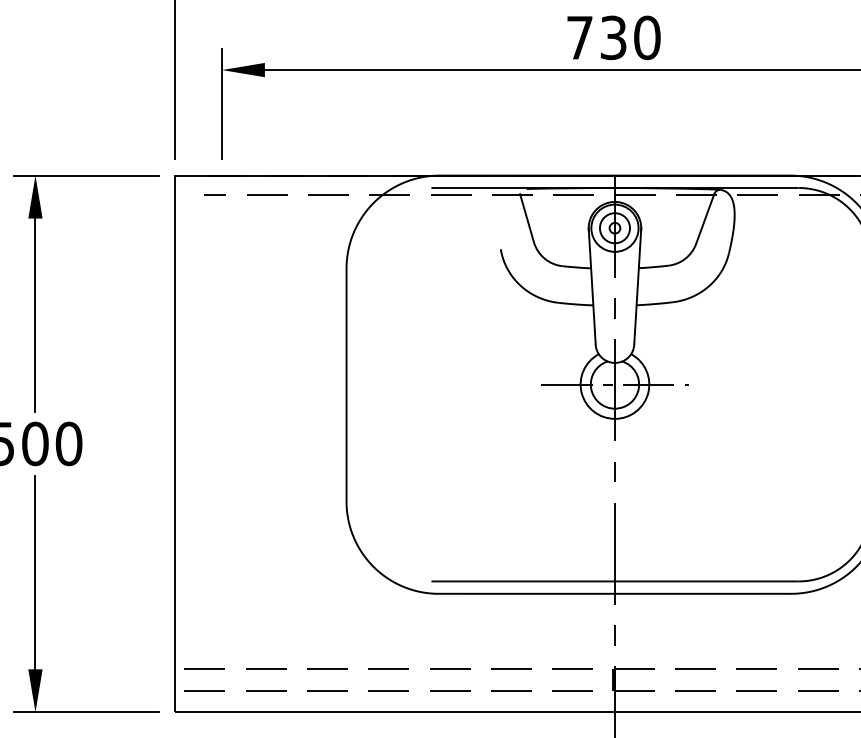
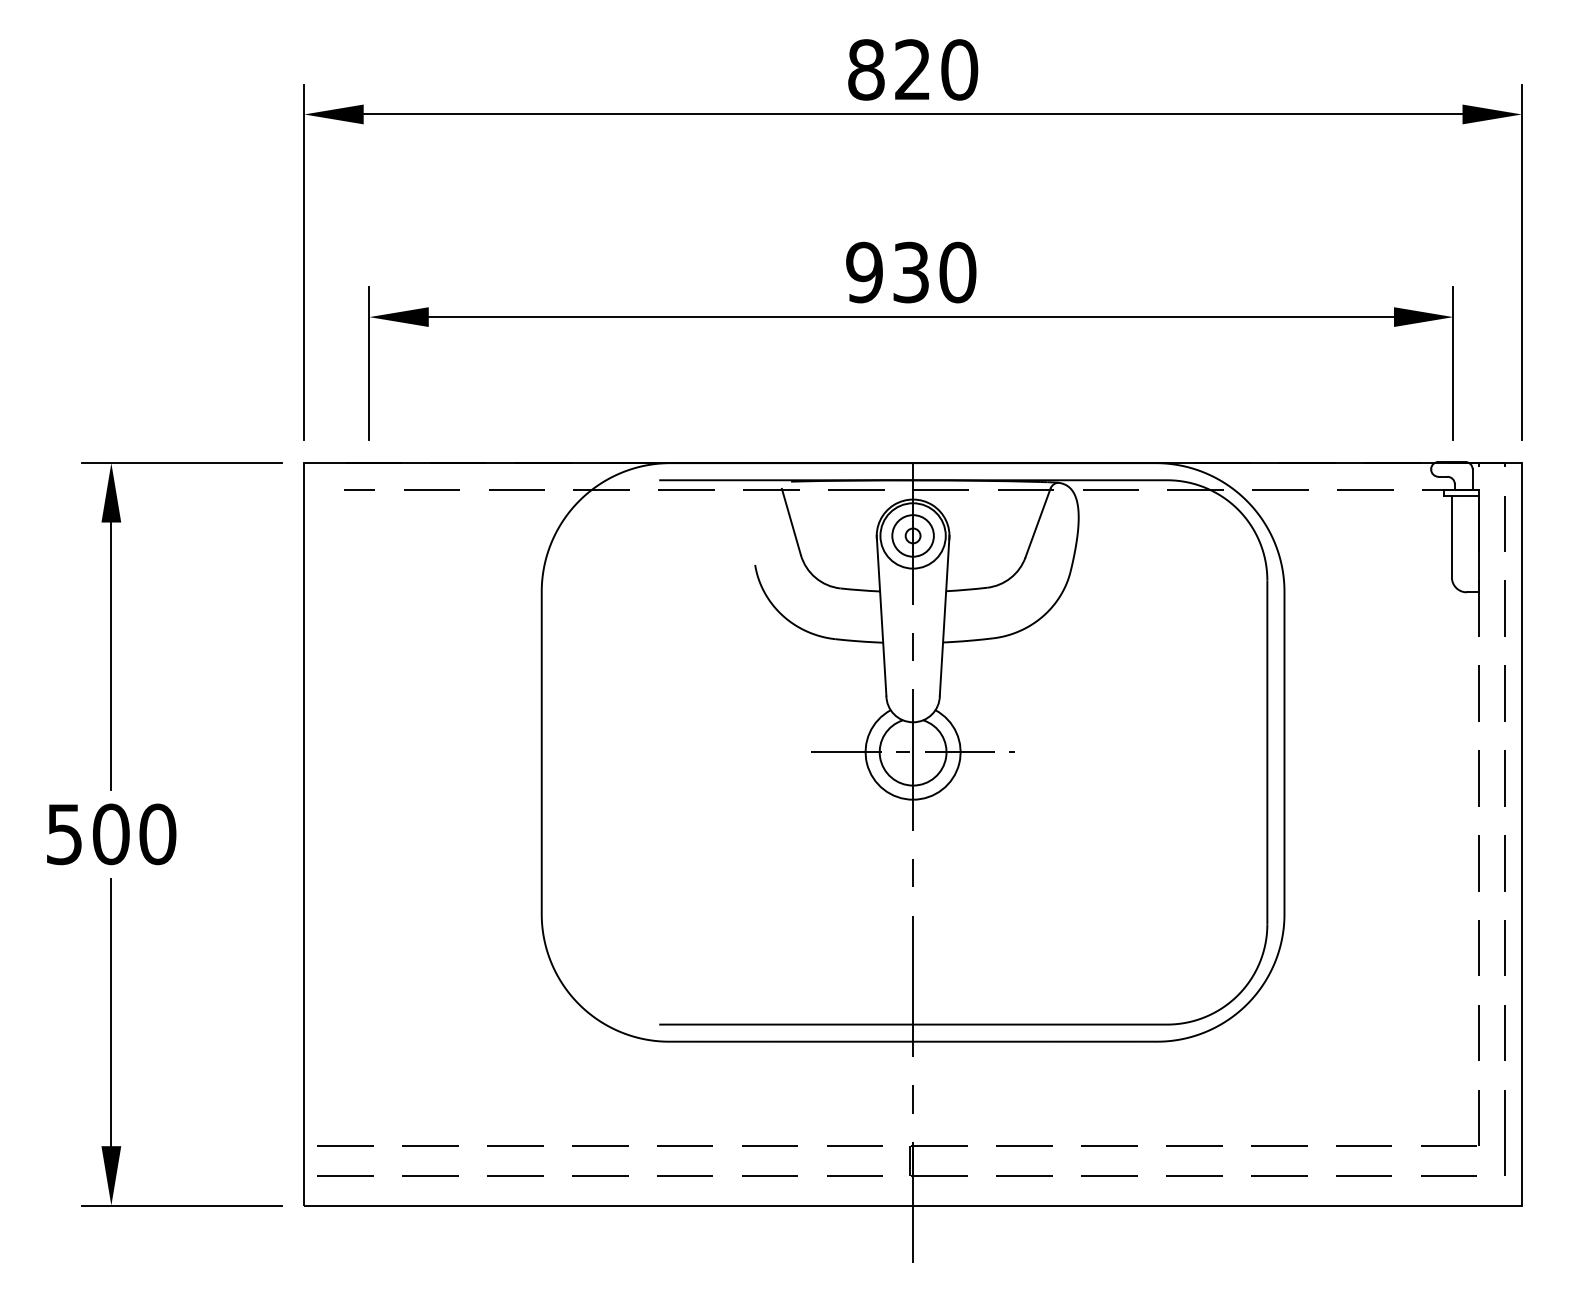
text: (579, 37) -> (864, 272), 730 -> 930

